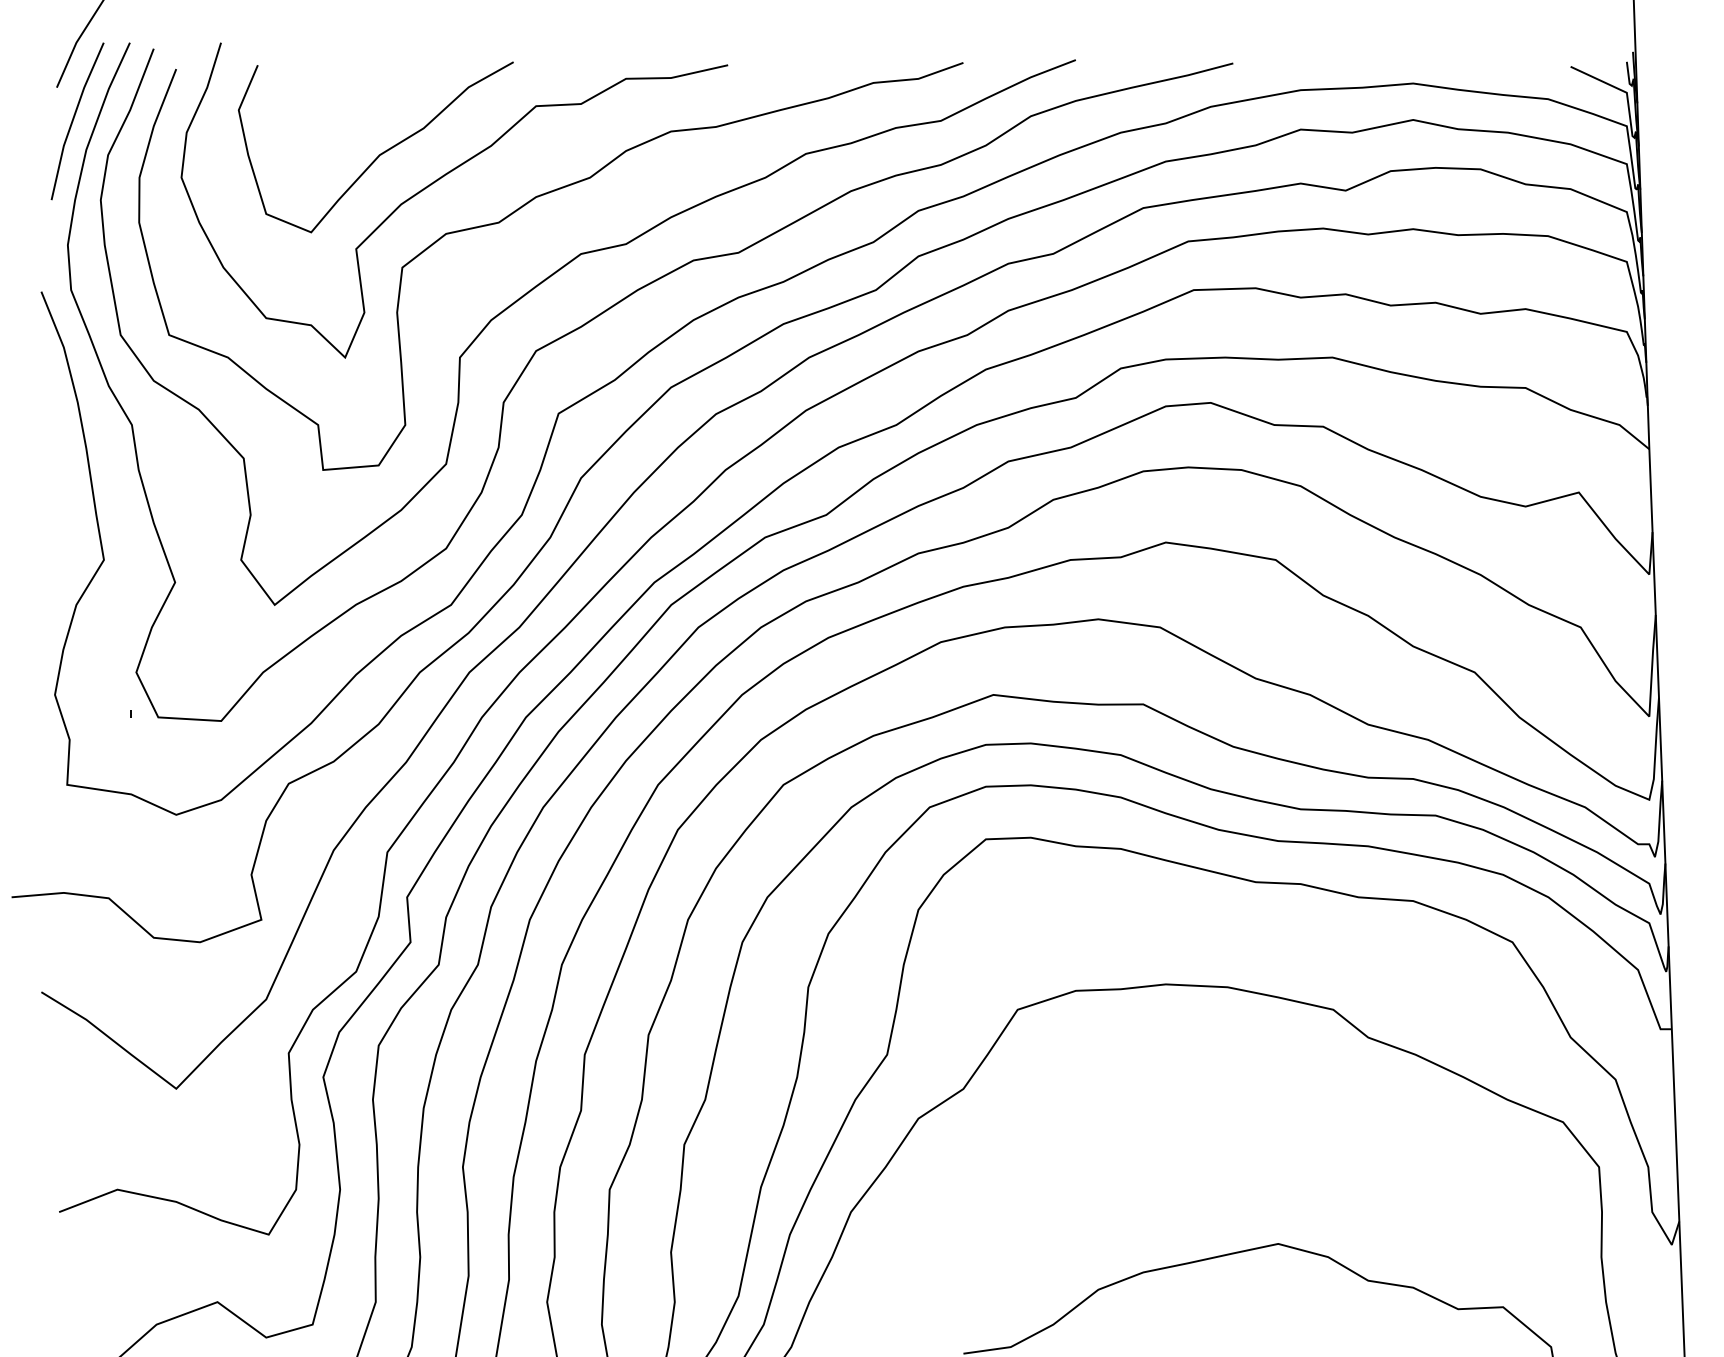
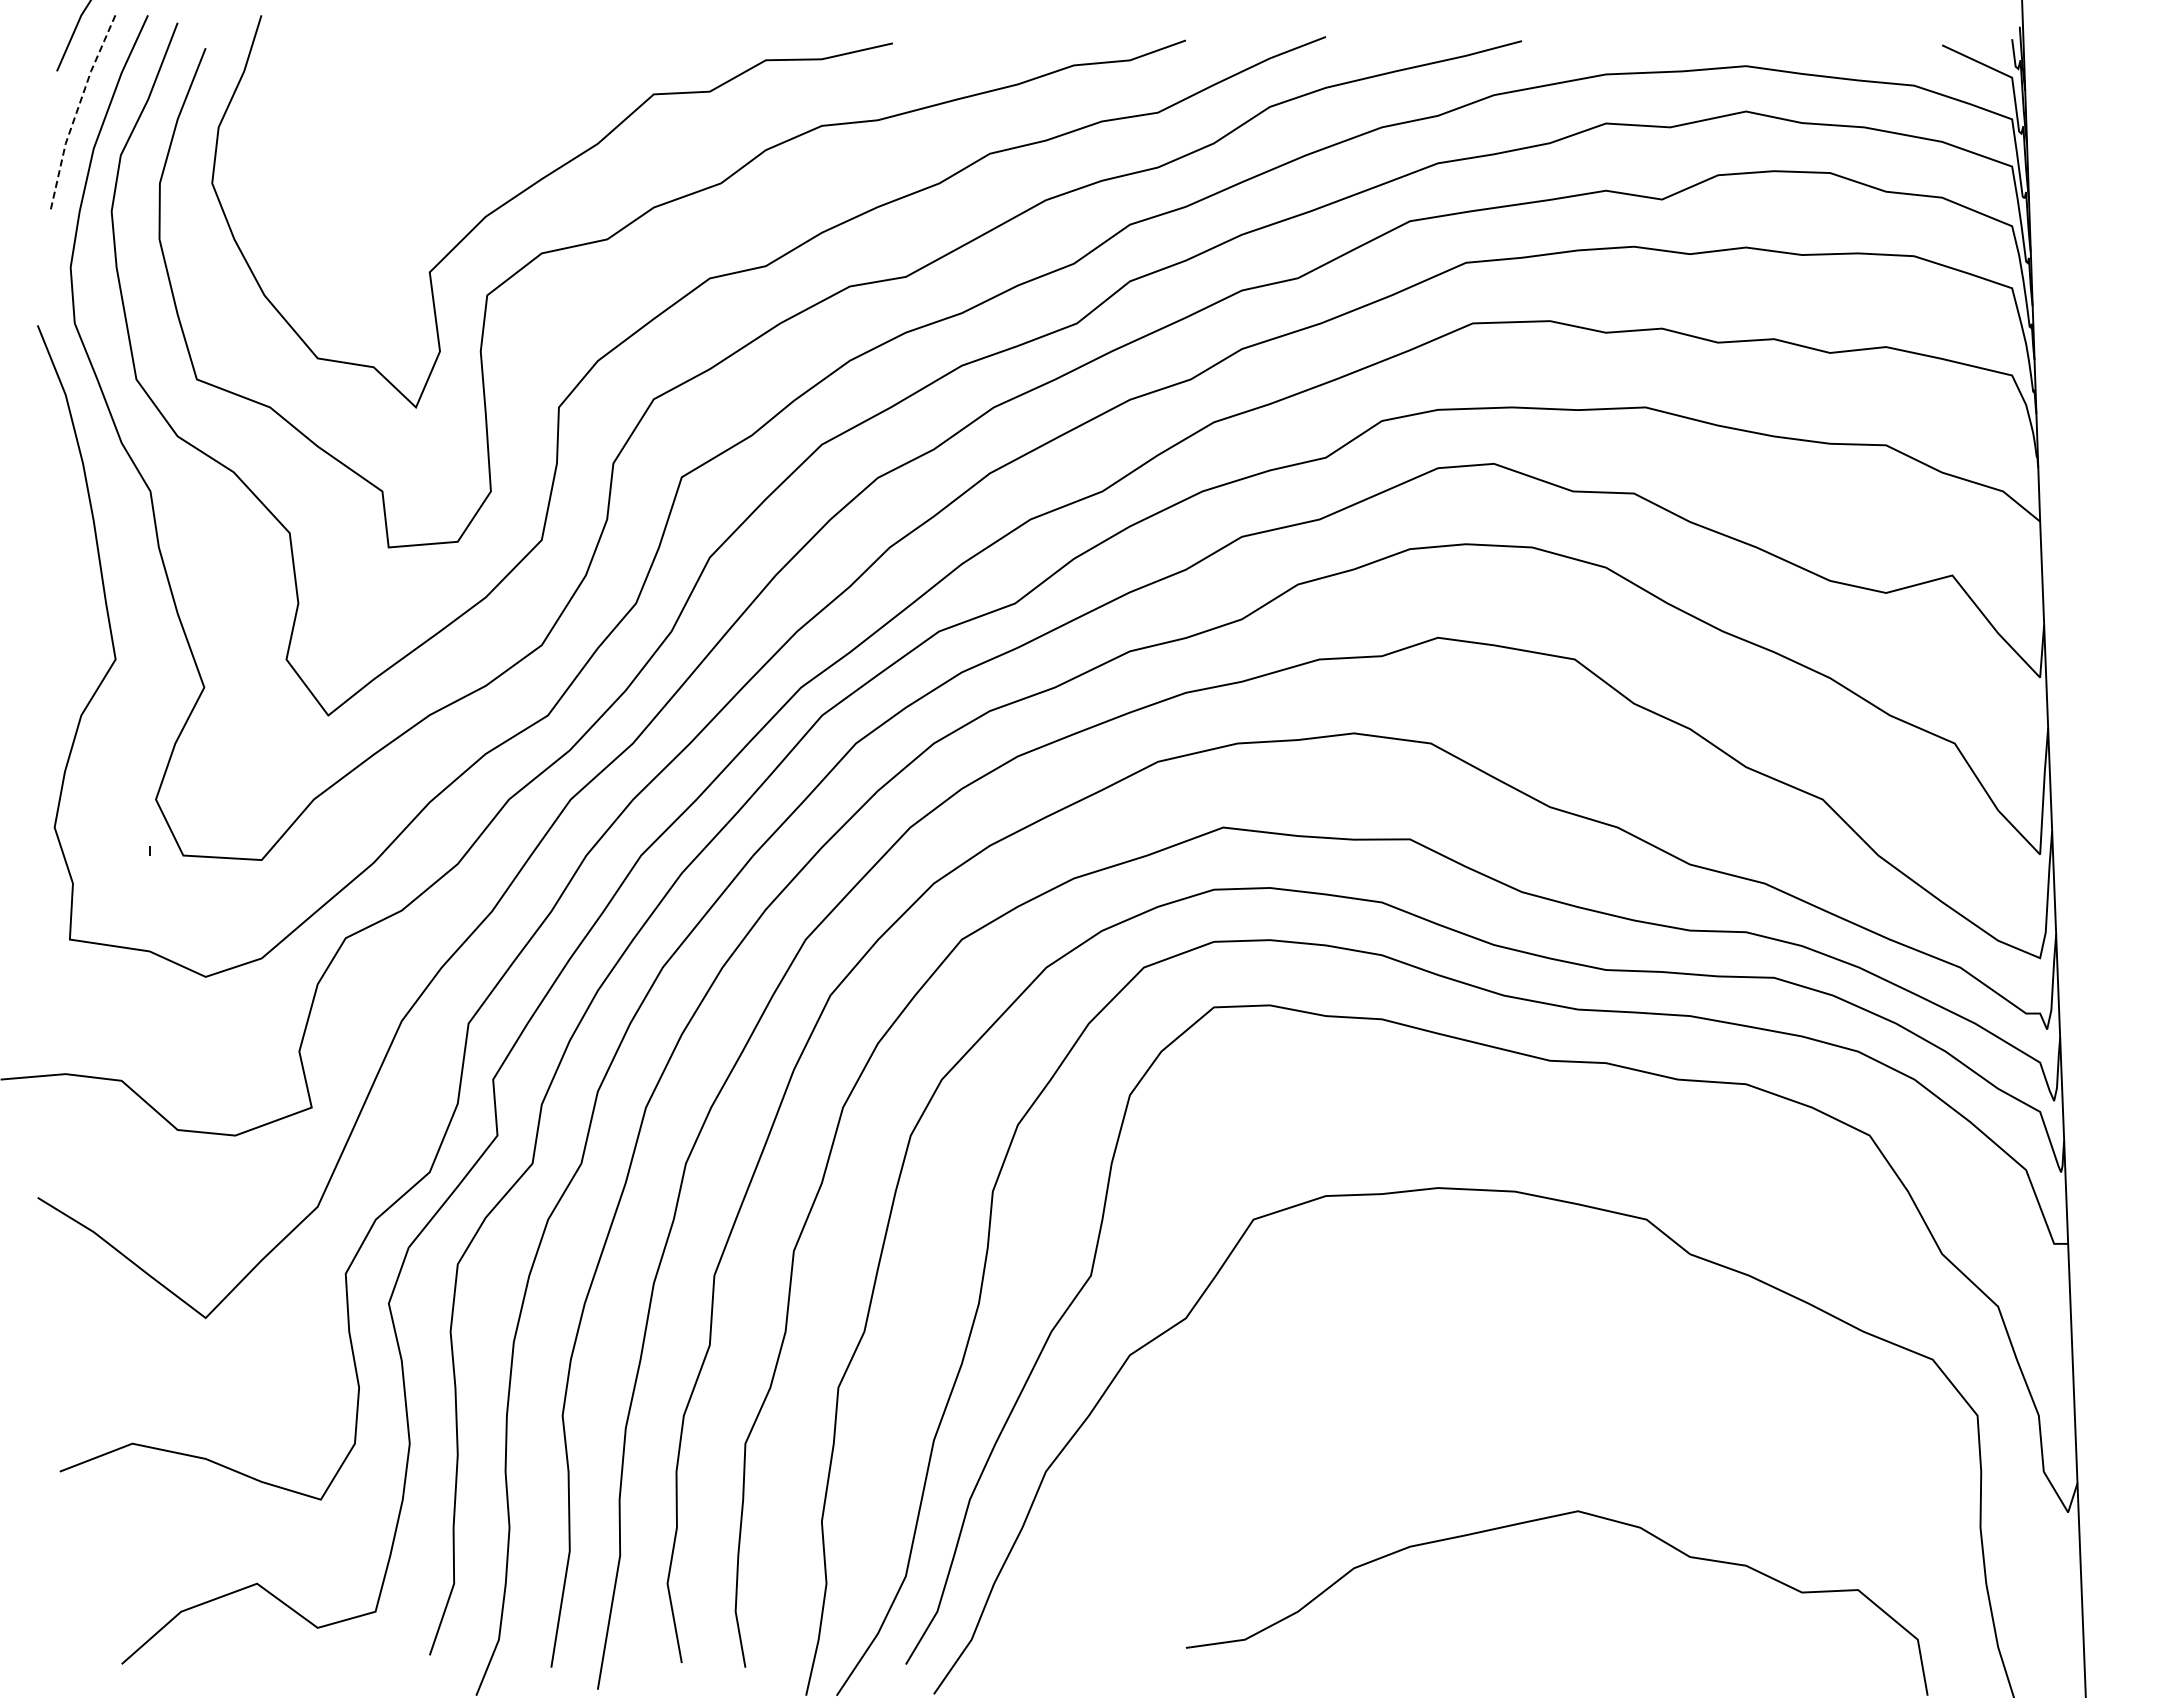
line: (72, 119) -> (76, 111), solid -> dashed
curve: (379, 154) -> (458, 154), removed

